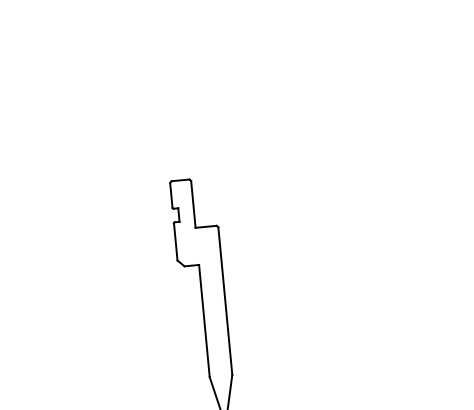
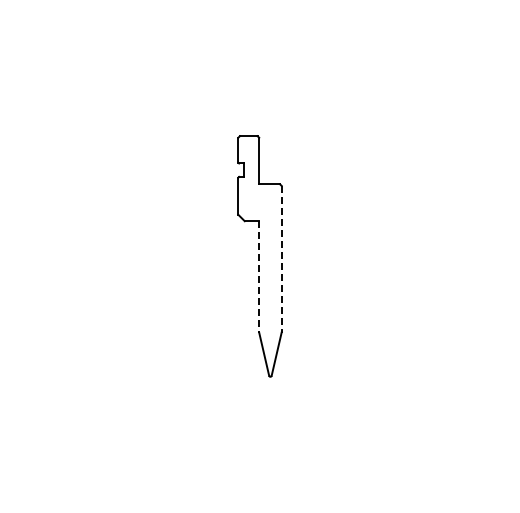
line: (225, 301) -> (281, 259), solid -> dashed
line: (204, 320) -> (259, 276), solid -> dashed

